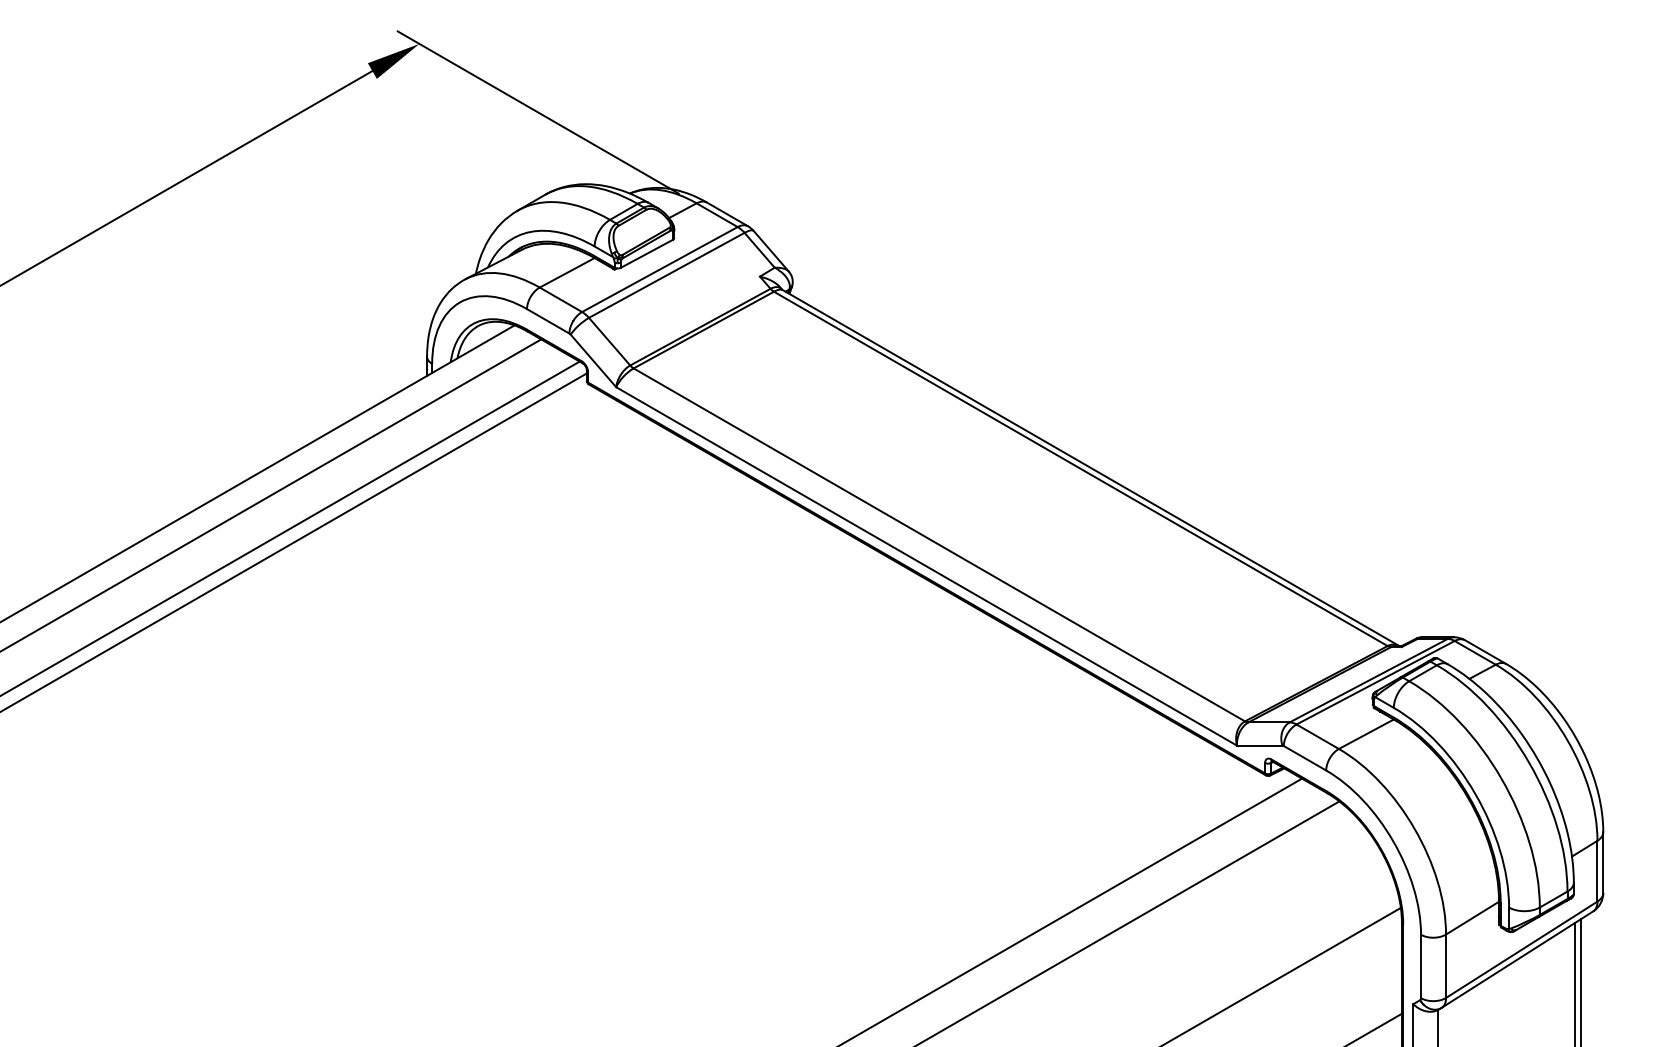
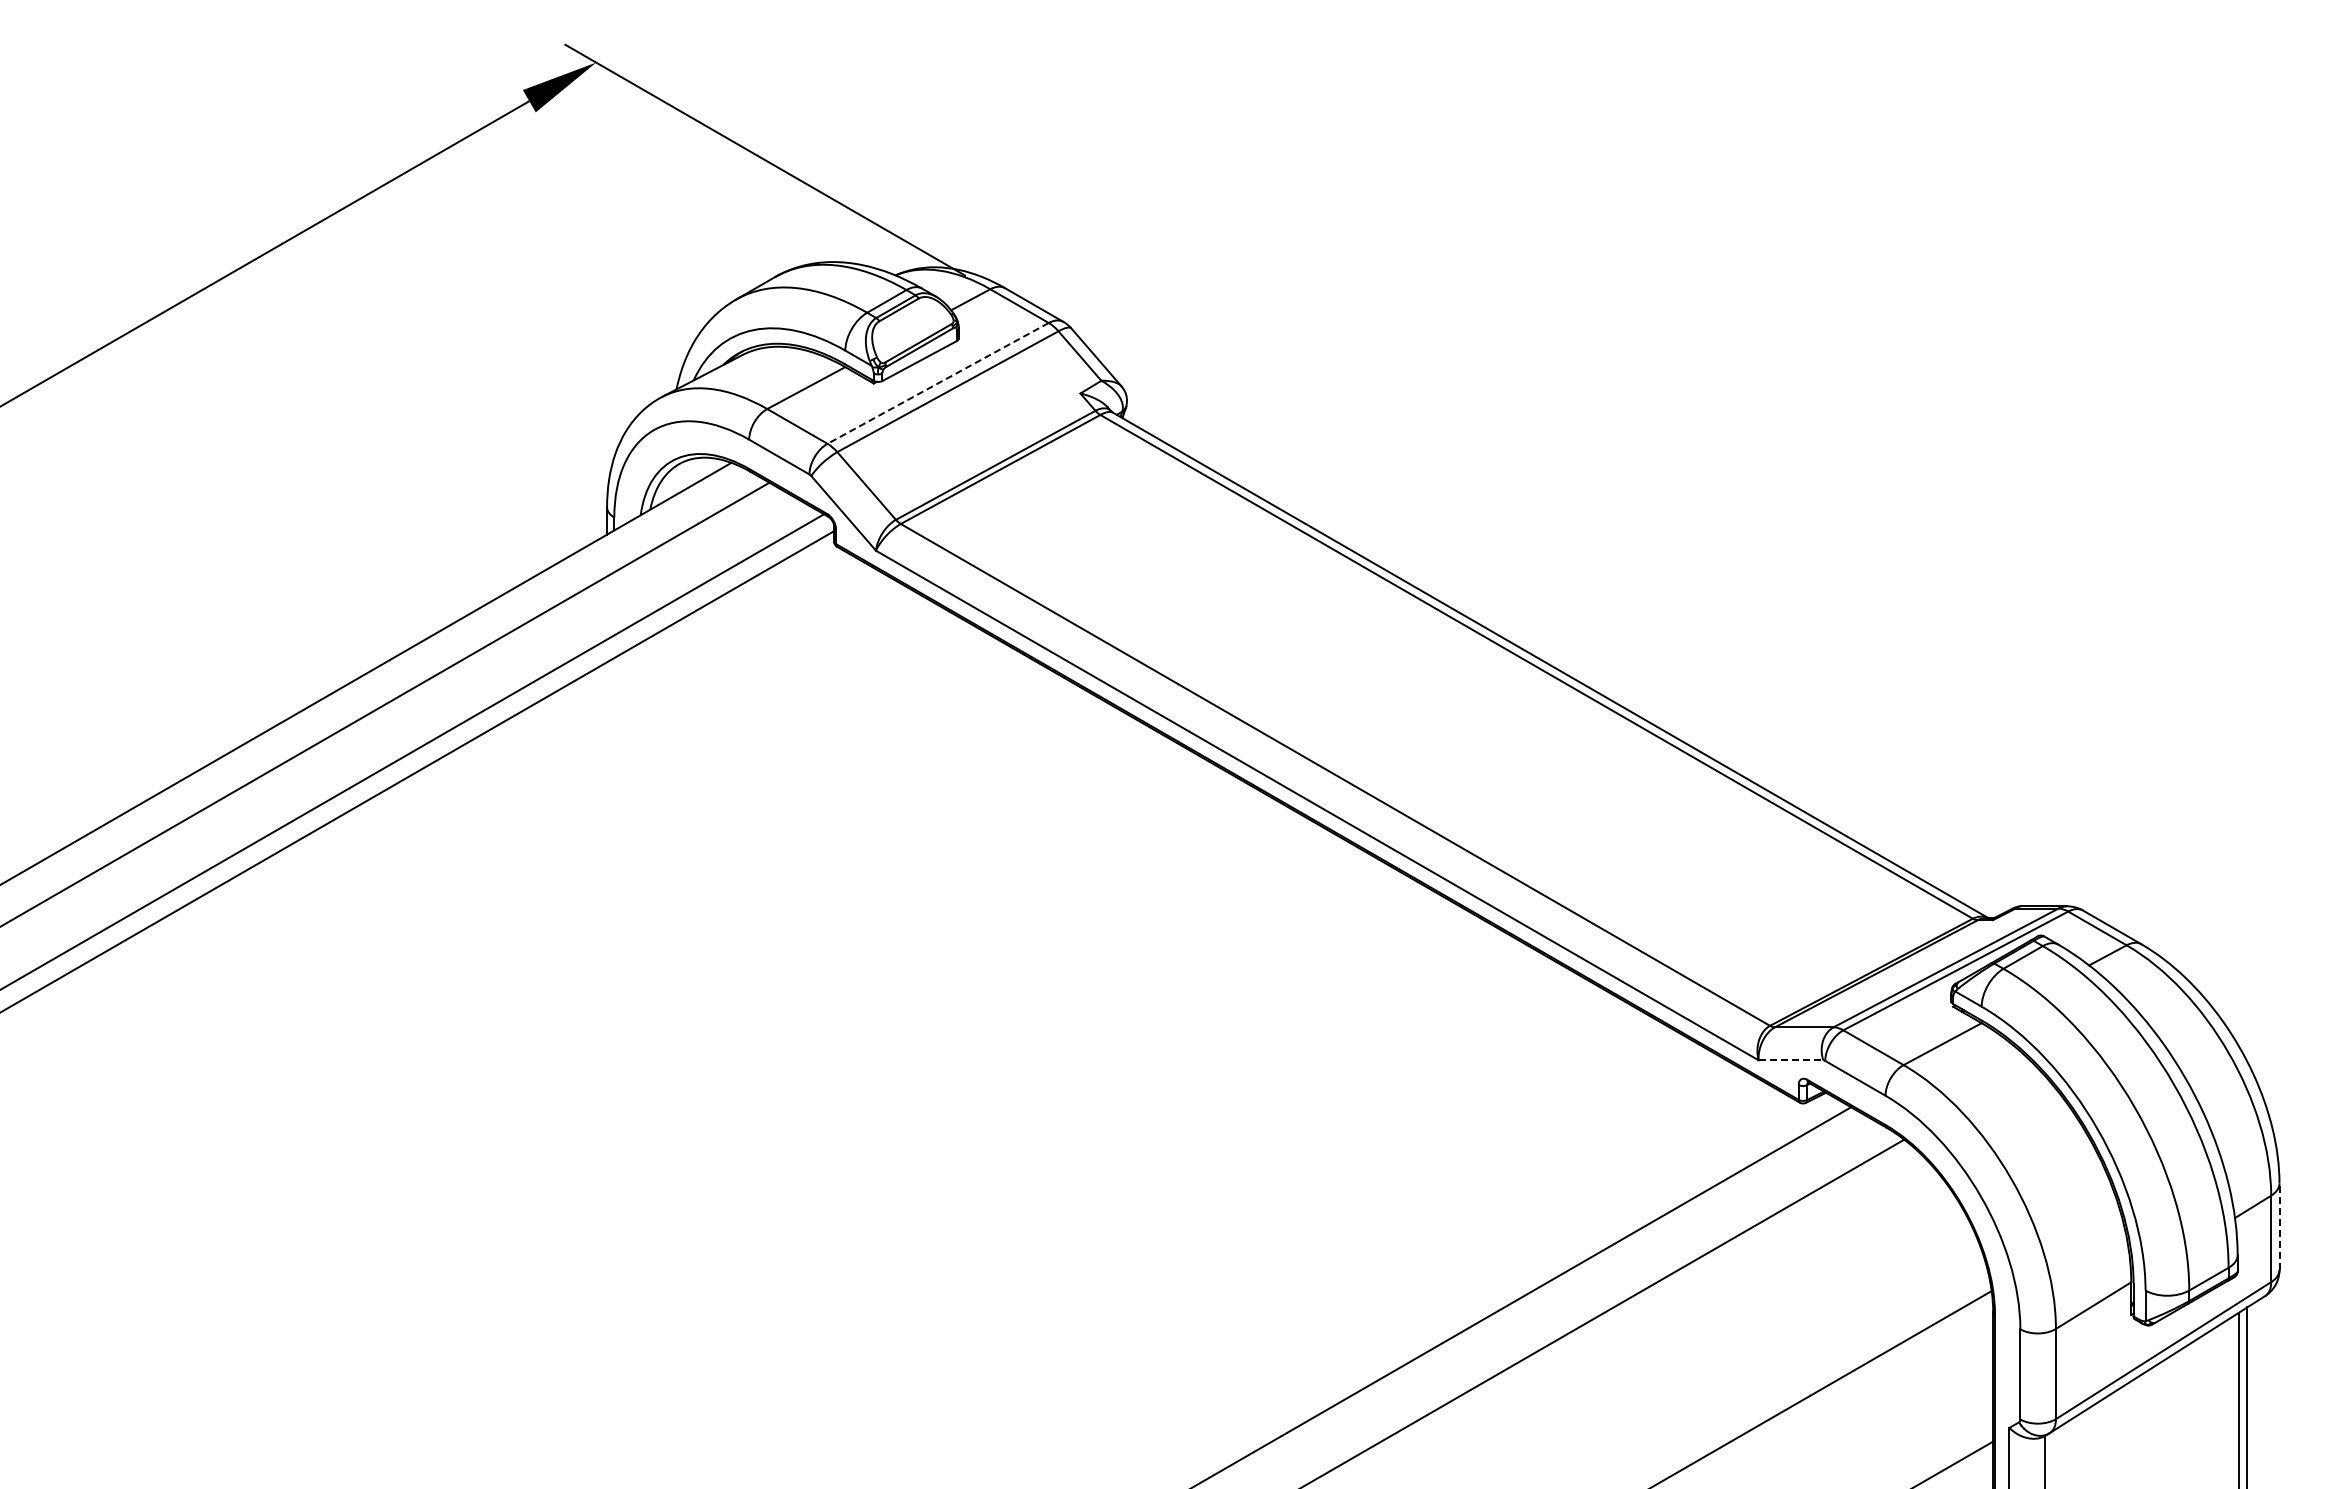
line: (659, 269) -> (937, 383), solid -> dashed
line: (1260, 745) -> (1791, 1060), solid -> dashed
line: (1603, 862) -> (2279, 1226), solid -> dashed

